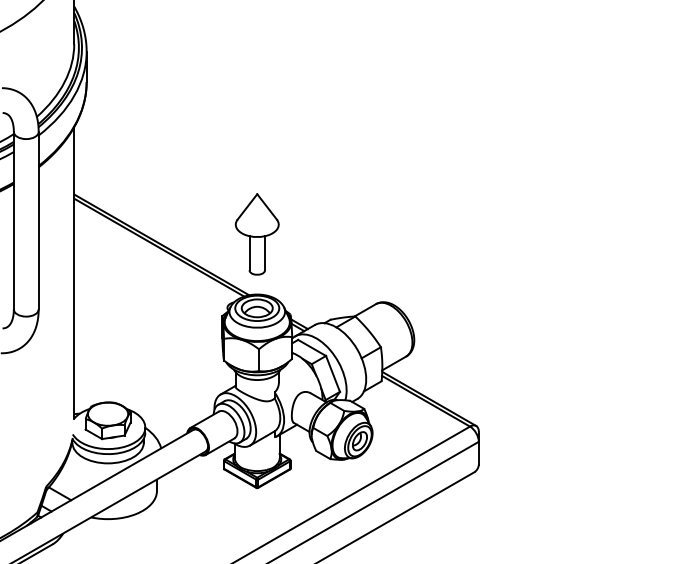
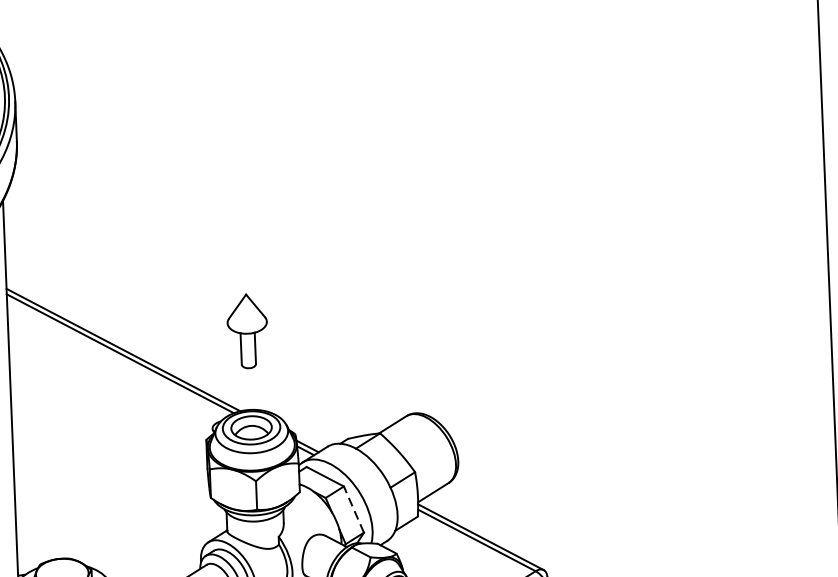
part: (256, 234) -> (246, 331), size x0.7
line: (332, 373) -> (353, 509), solid -> dashed

